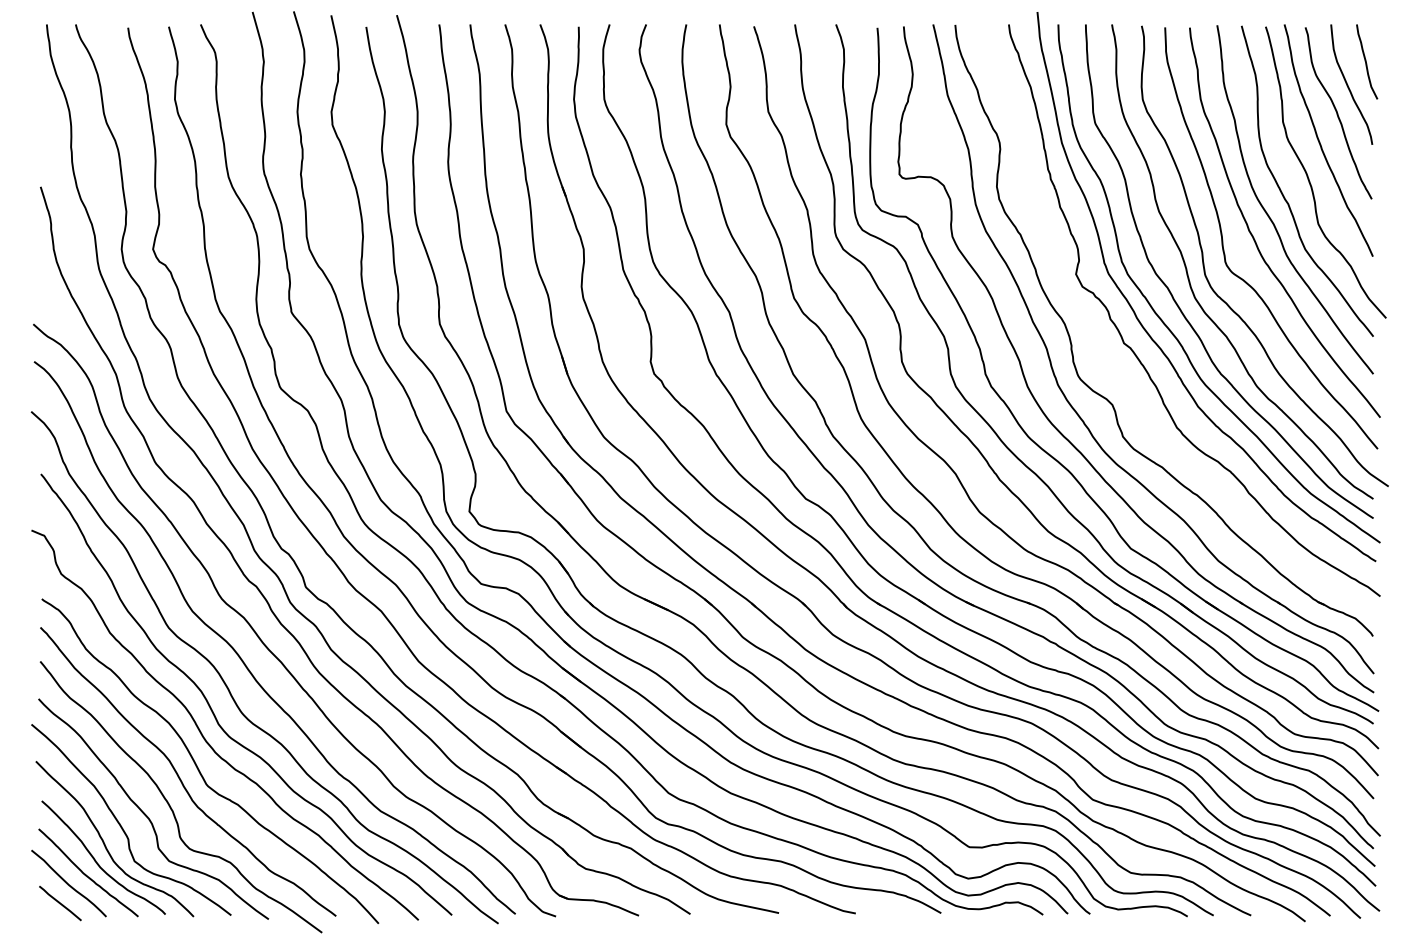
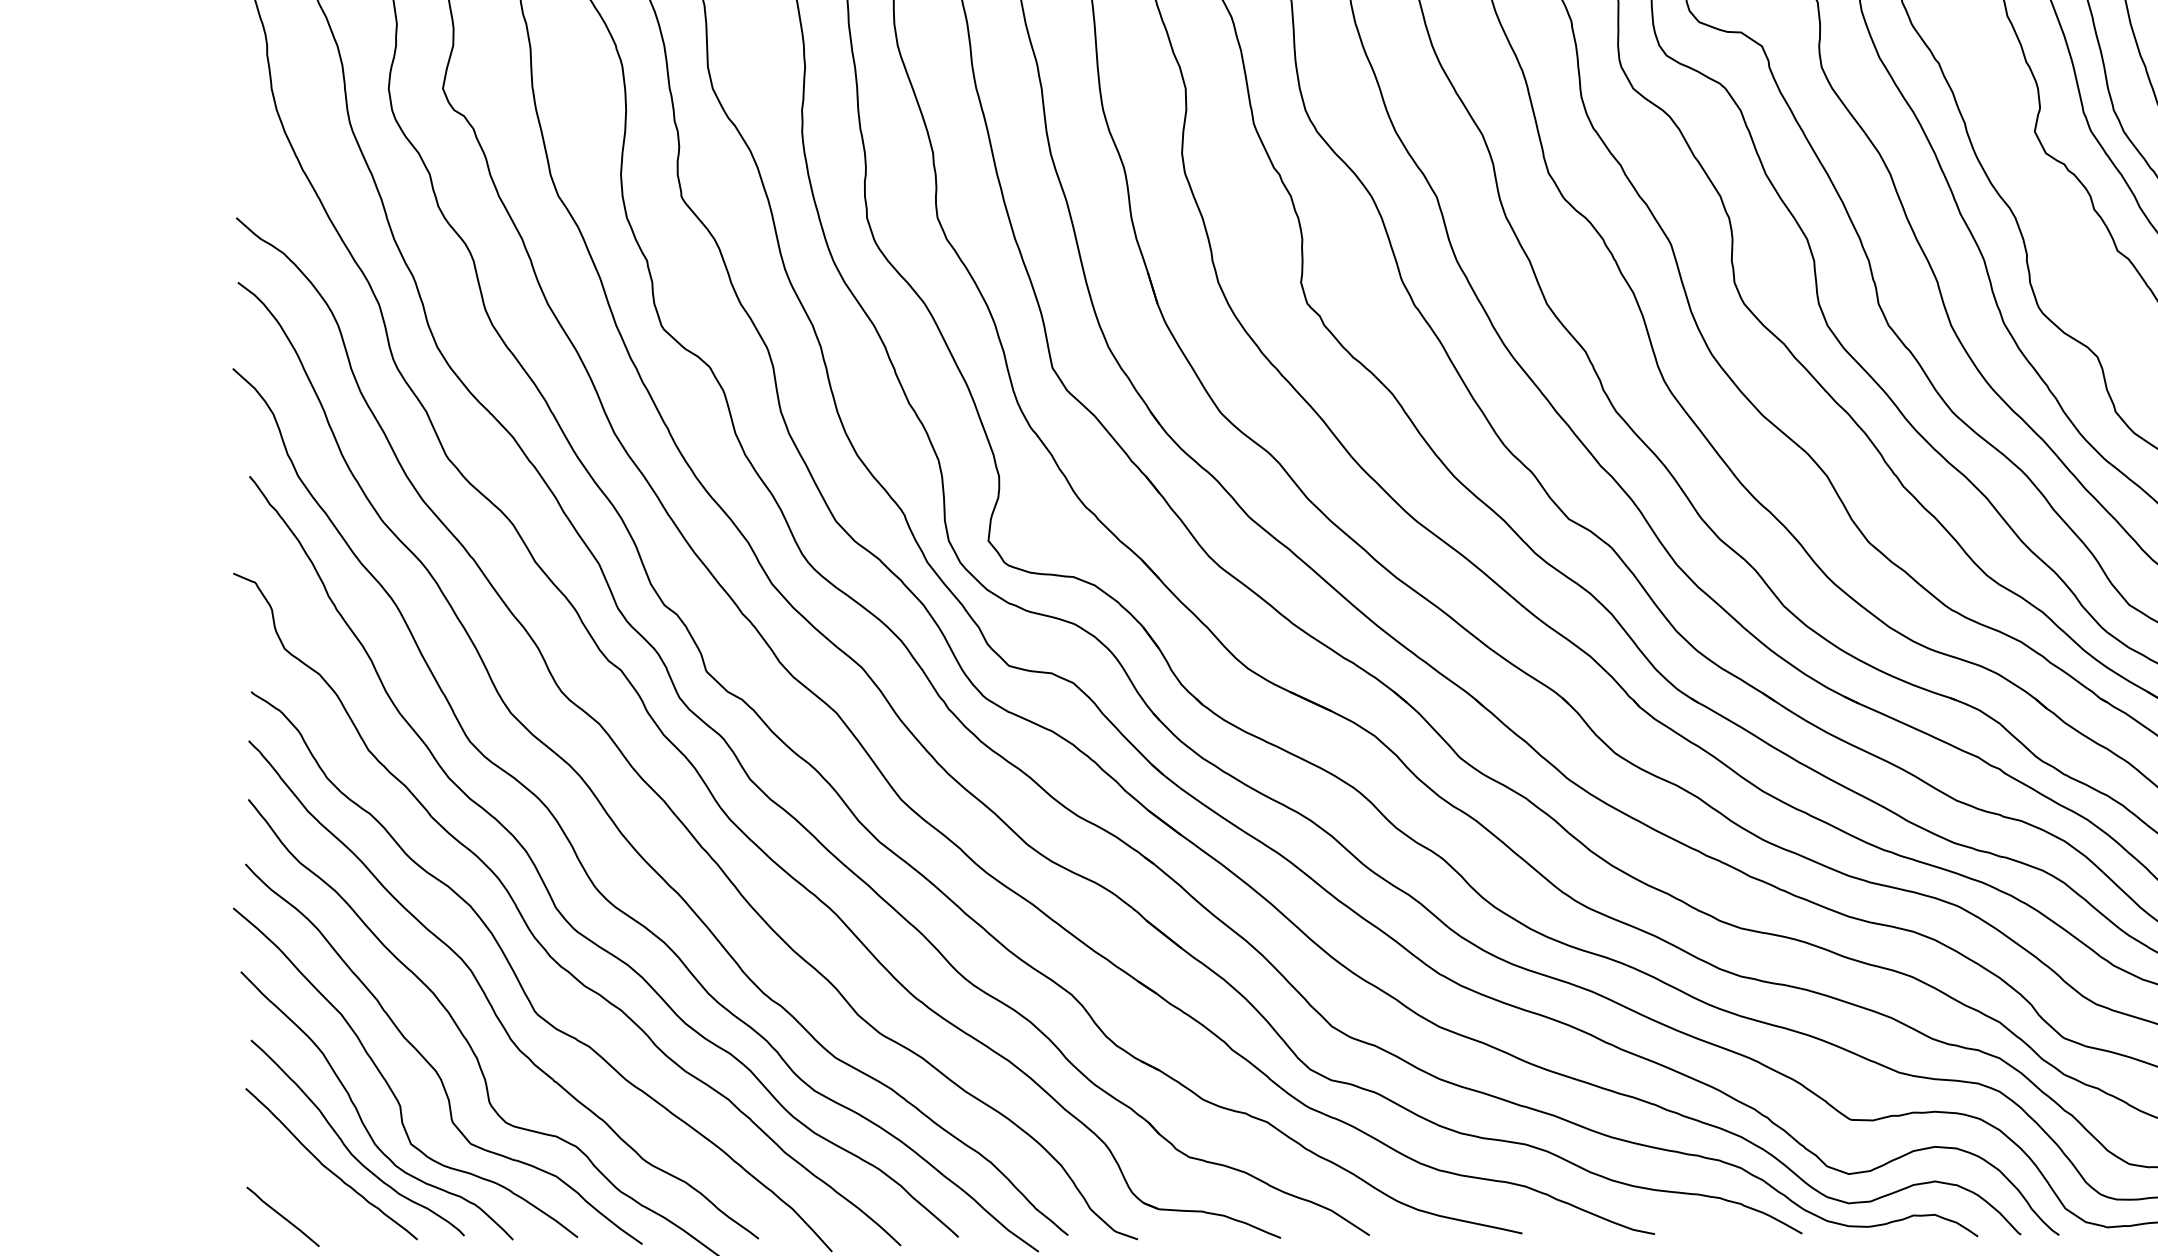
curve: (68, 883) -> (297, 1182), removed

